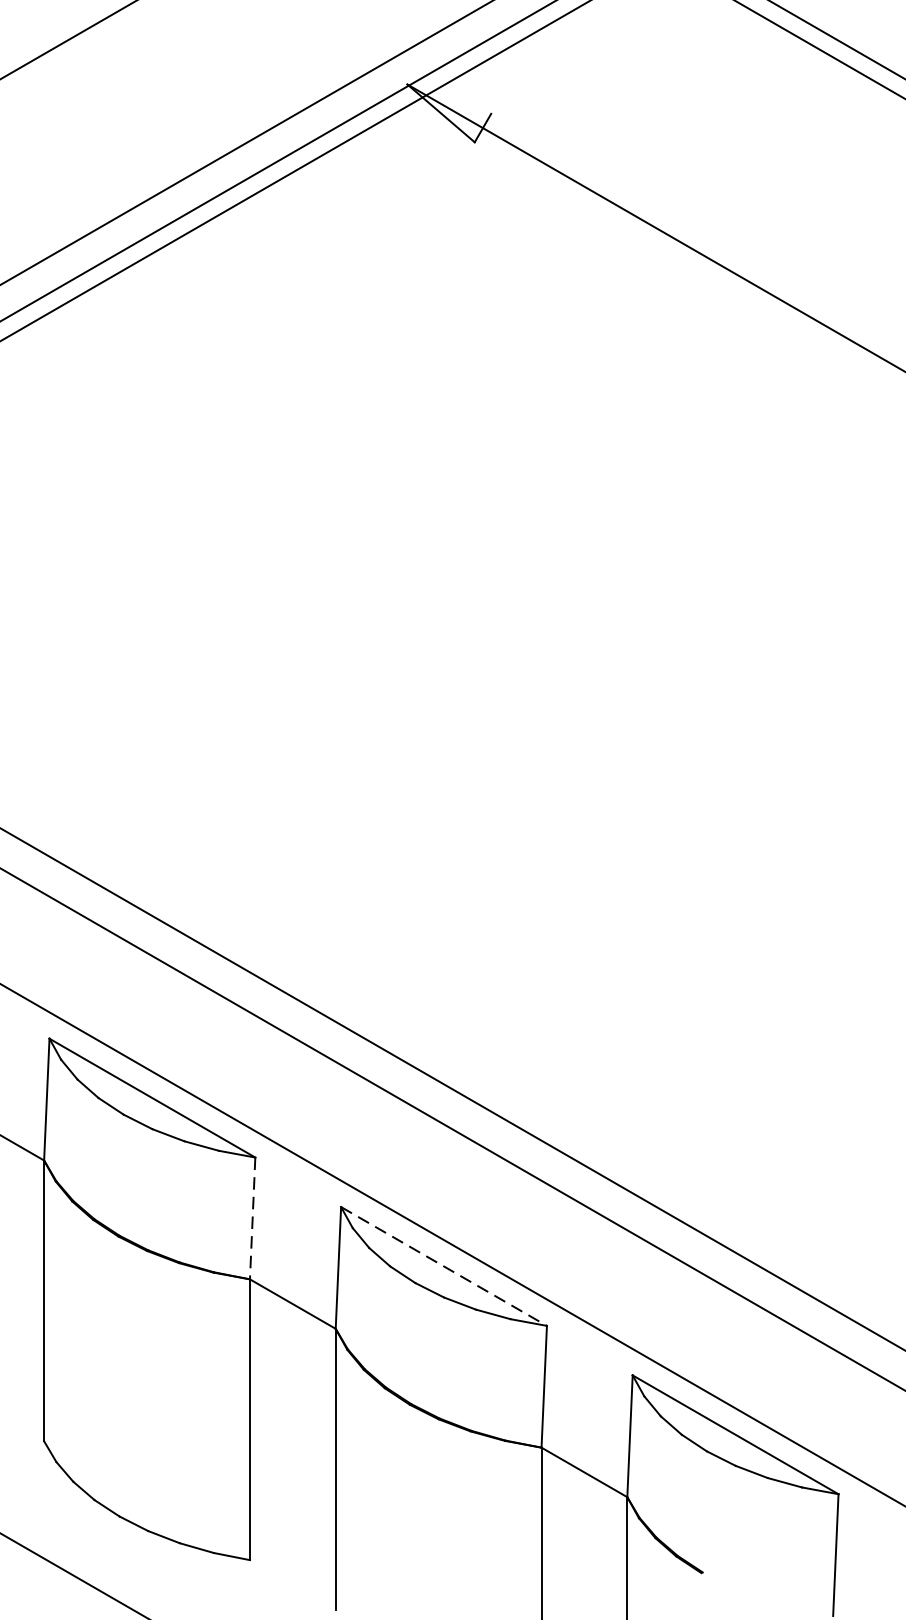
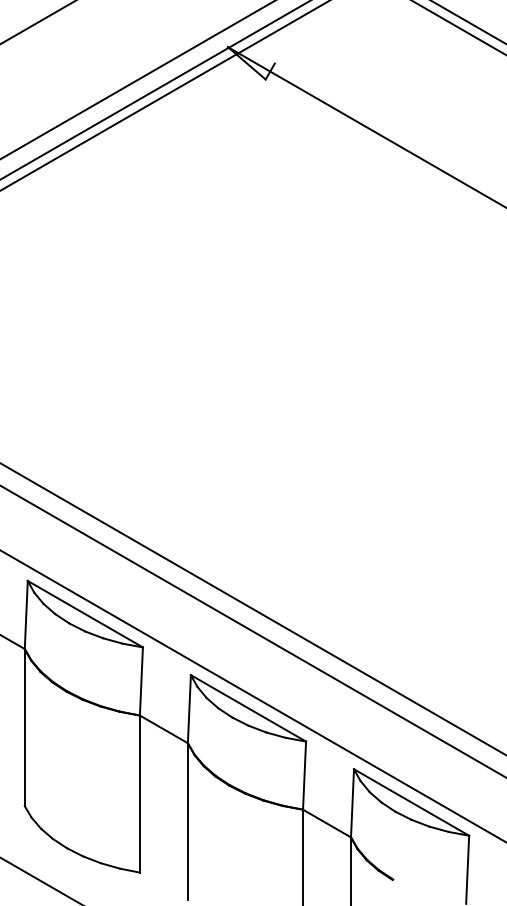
line: (252, 1218) -> (141, 681), dashed -> solid
line: (444, 1266) -> (248, 708), dashed -> solid

